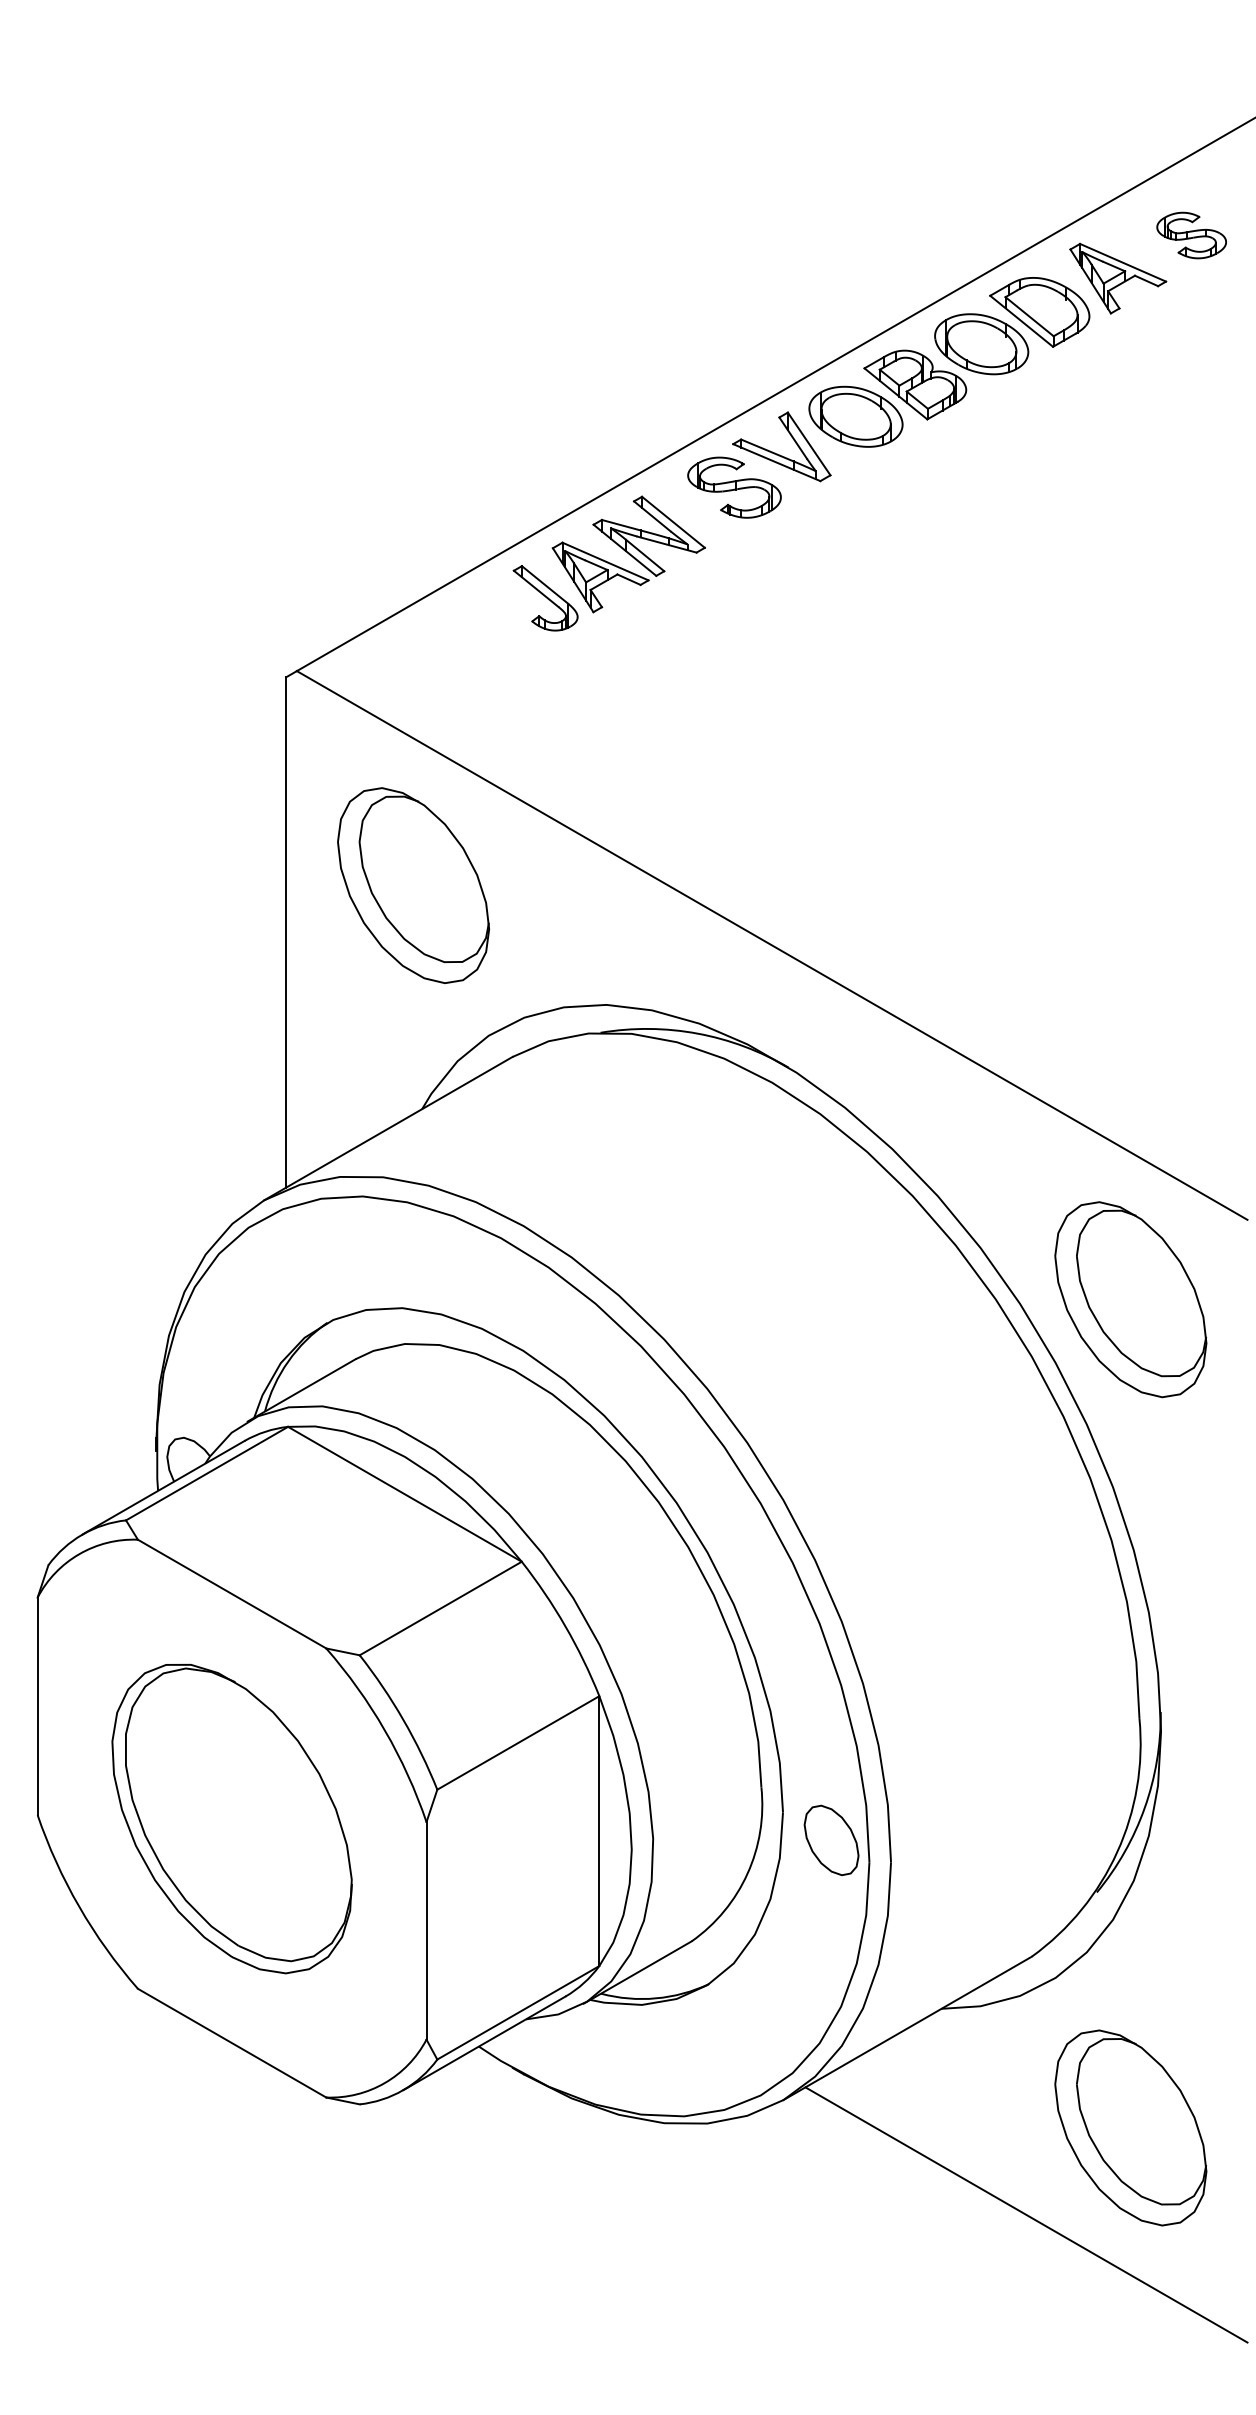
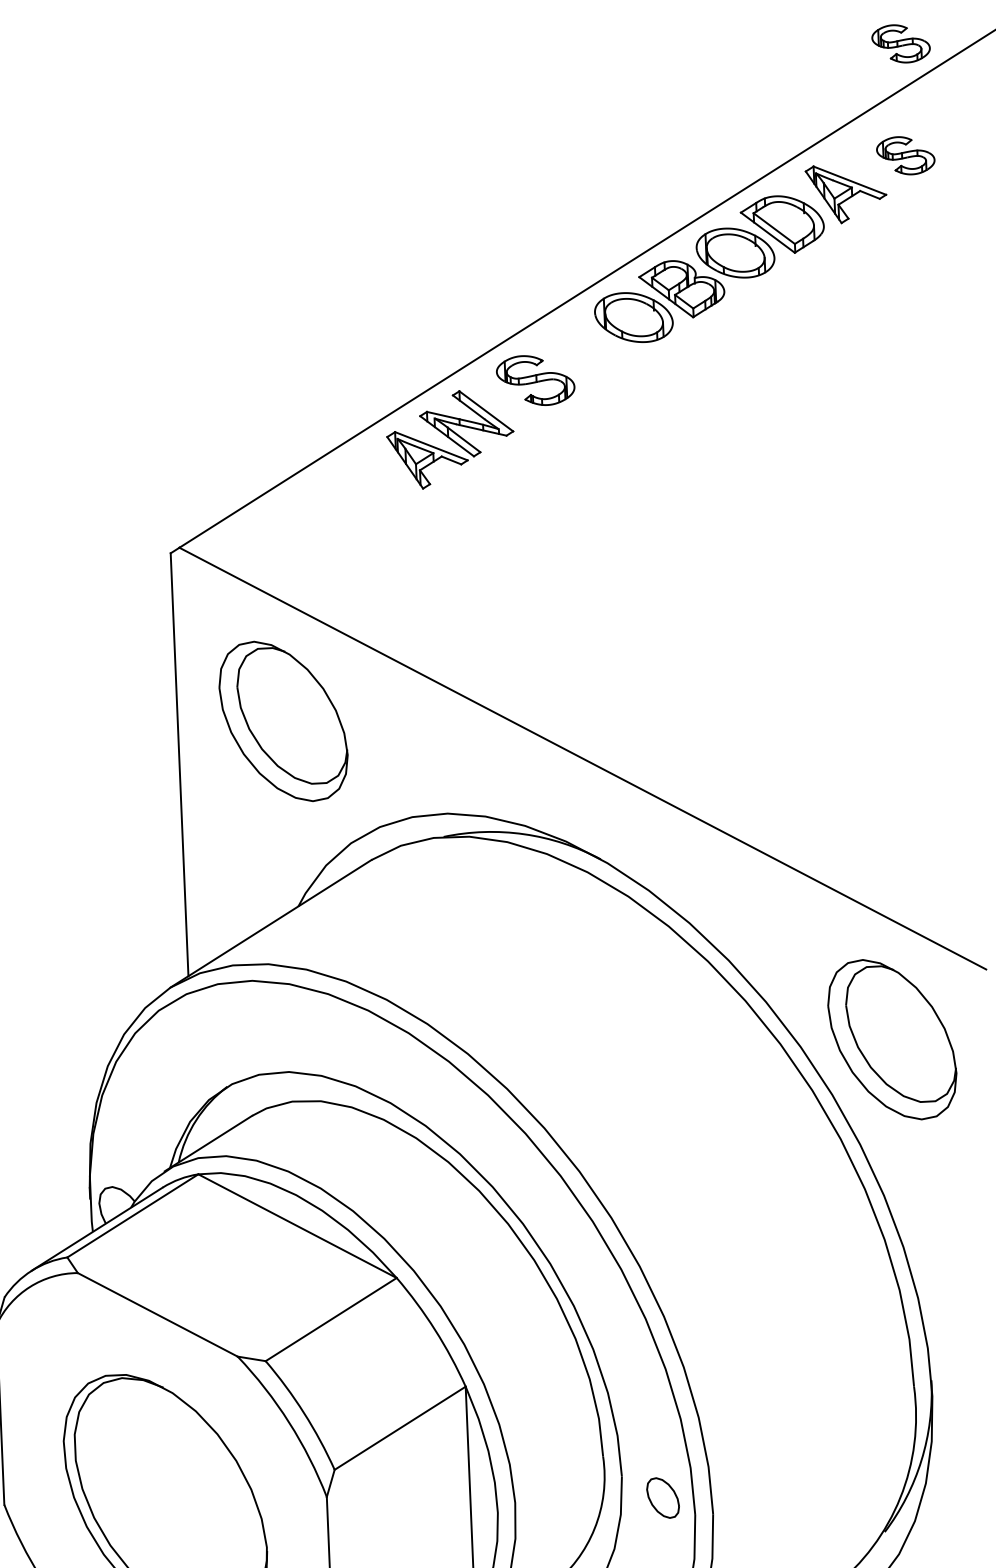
part: (1191, 100) -> (900, 43), added
part: (777, 453) -> (570, 350), removed
part: (545, 598) -> (382, 478), removed
part: (831, 1839) -> (663, 1497), size x0.7

